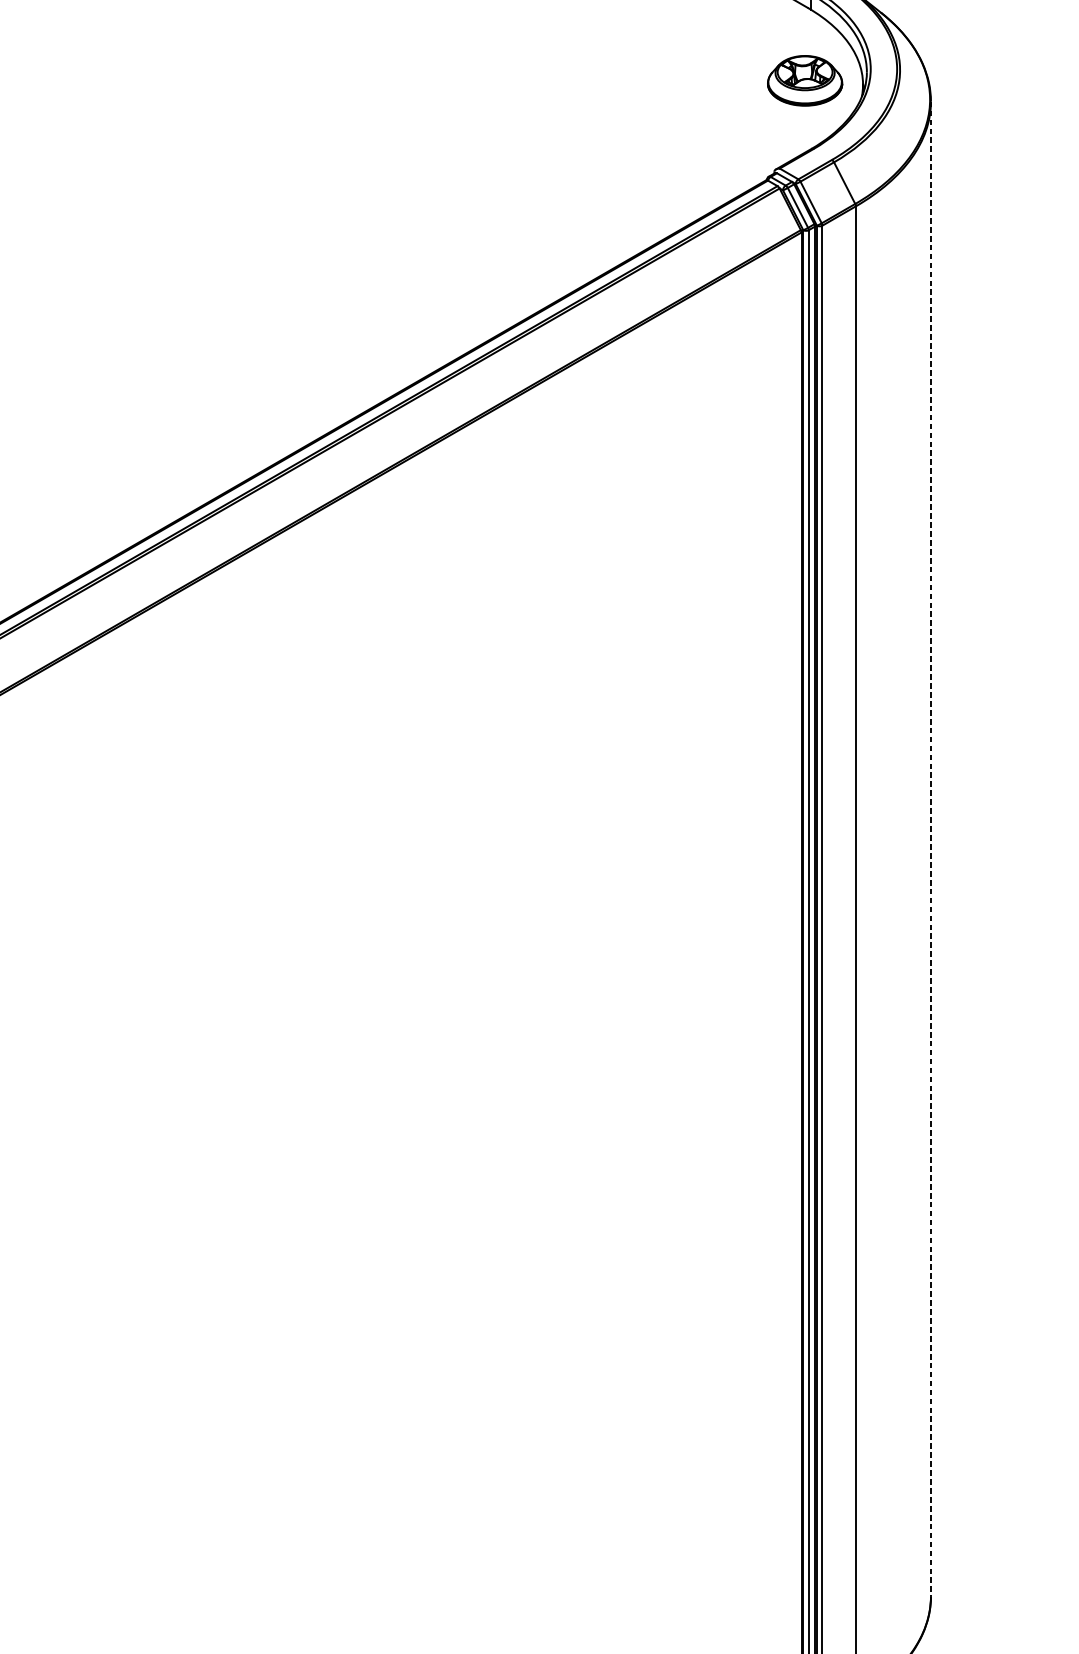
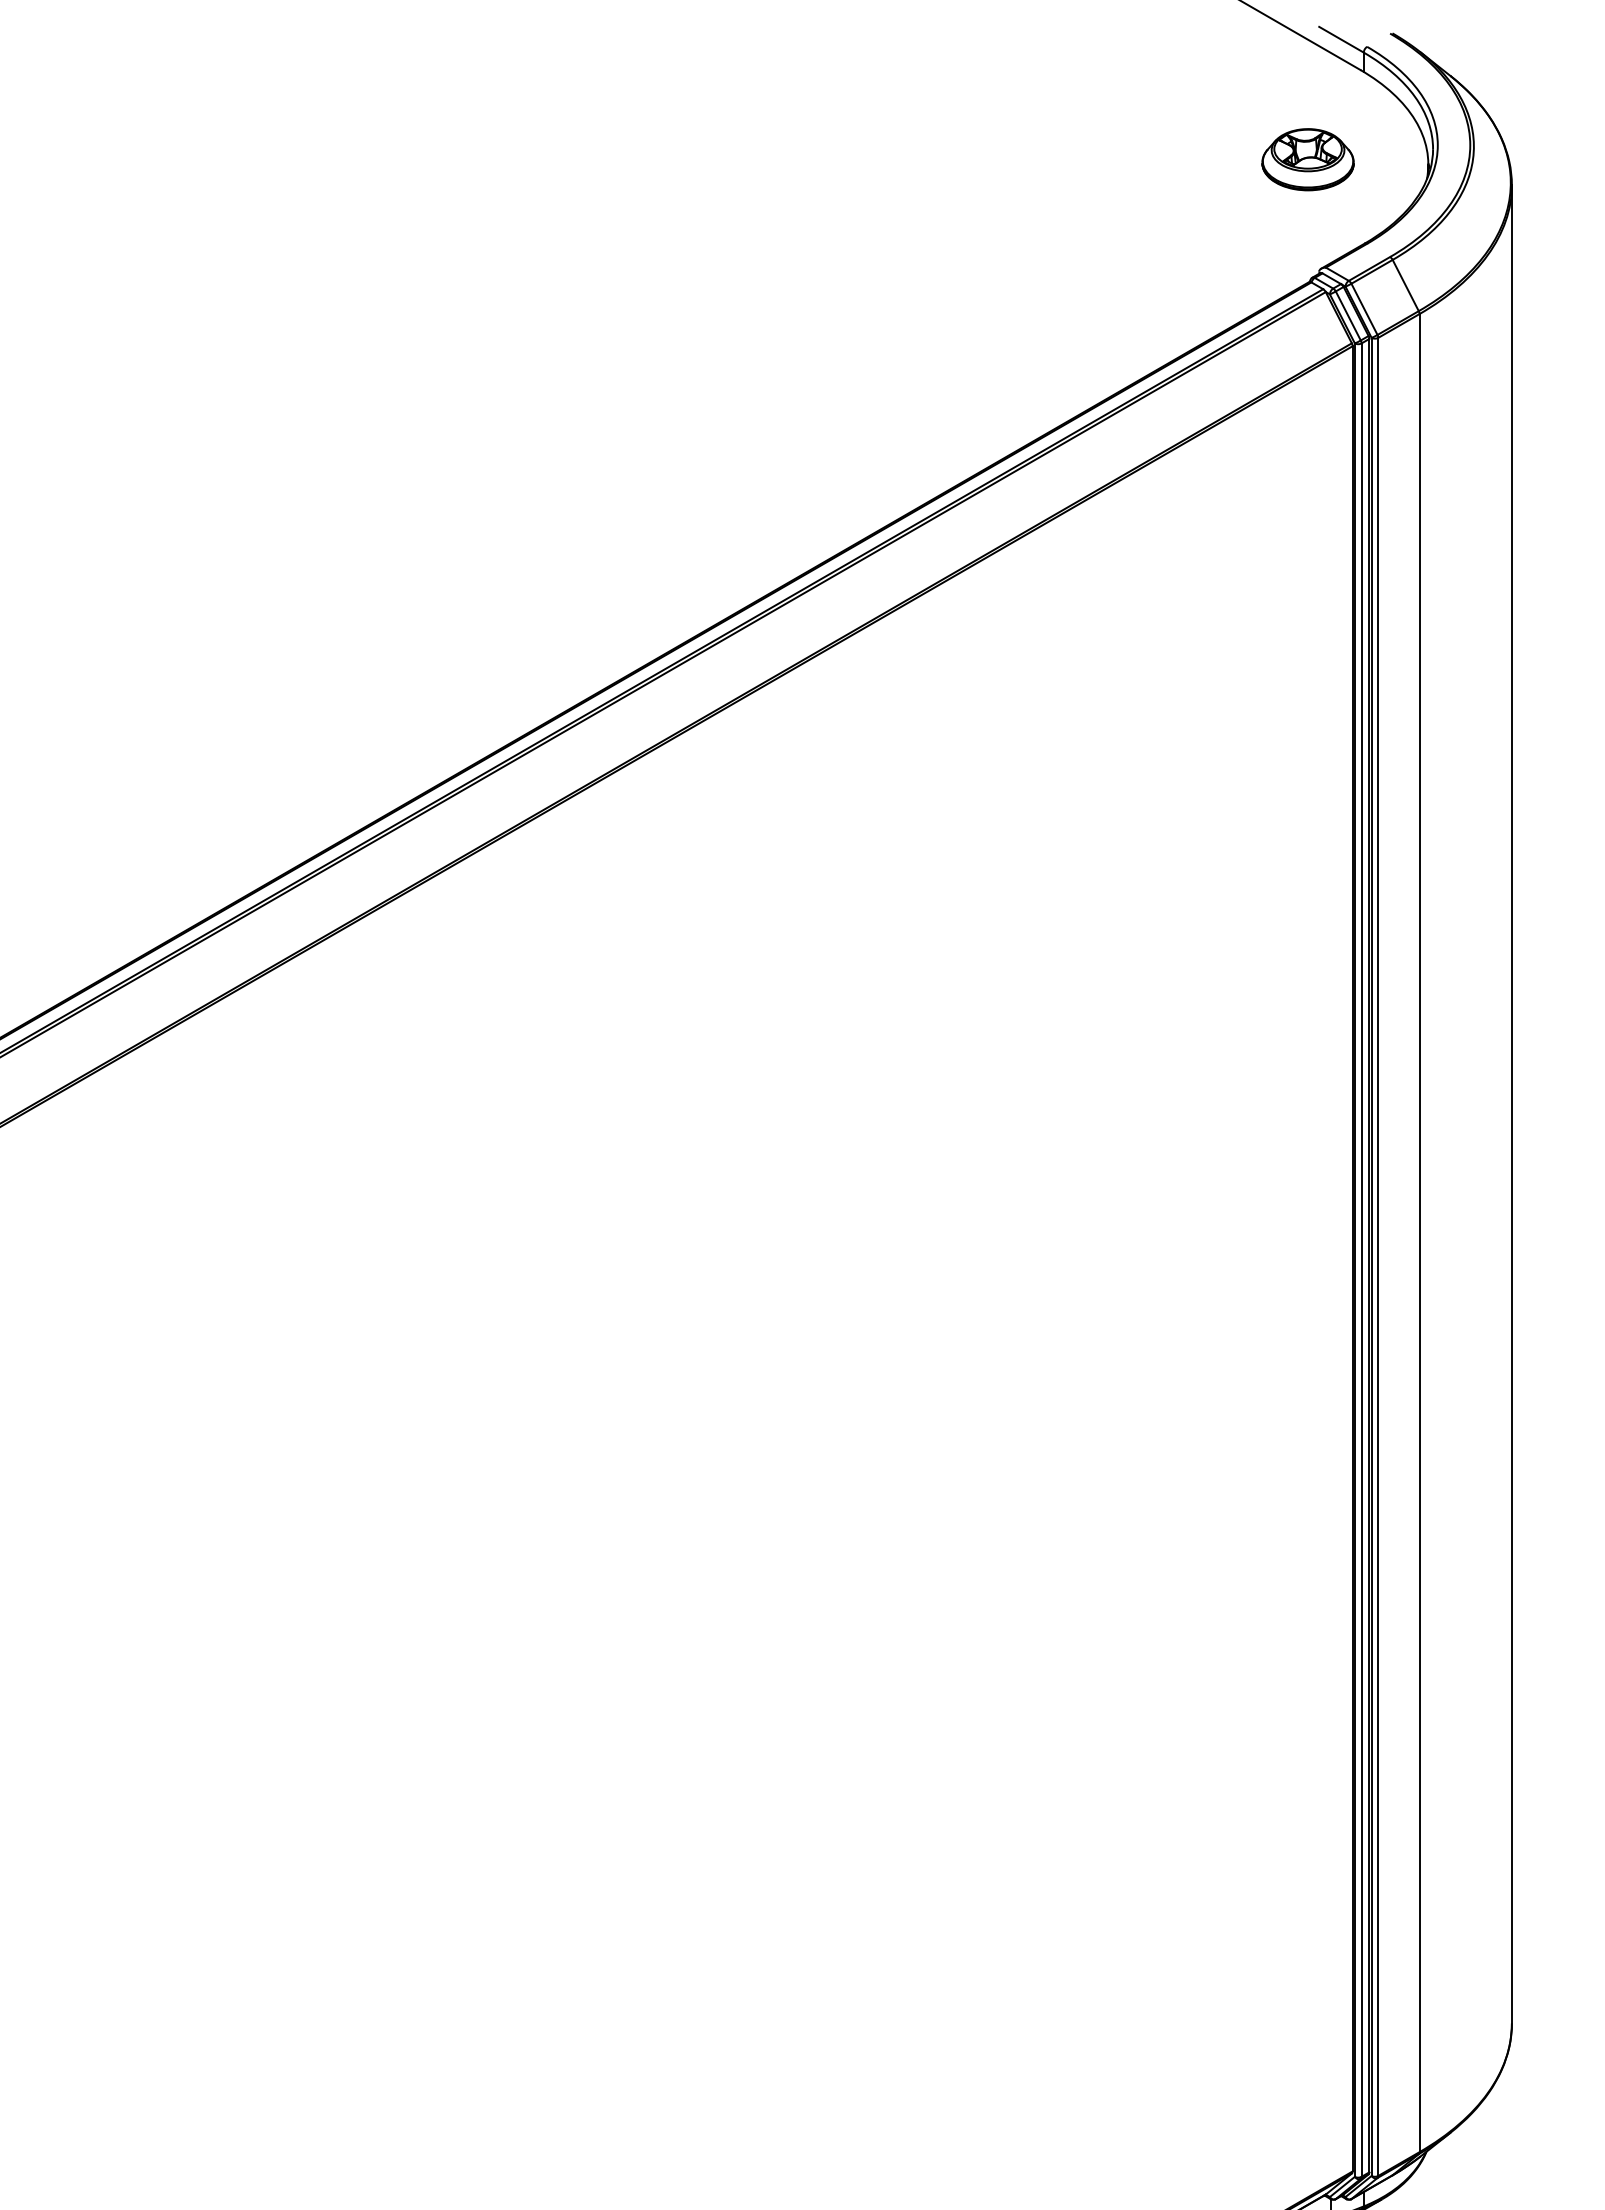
part: (804, 80) -> (1307, 159), moved
line: (930, 849) -> (1511, 1104), dashed -> solid

